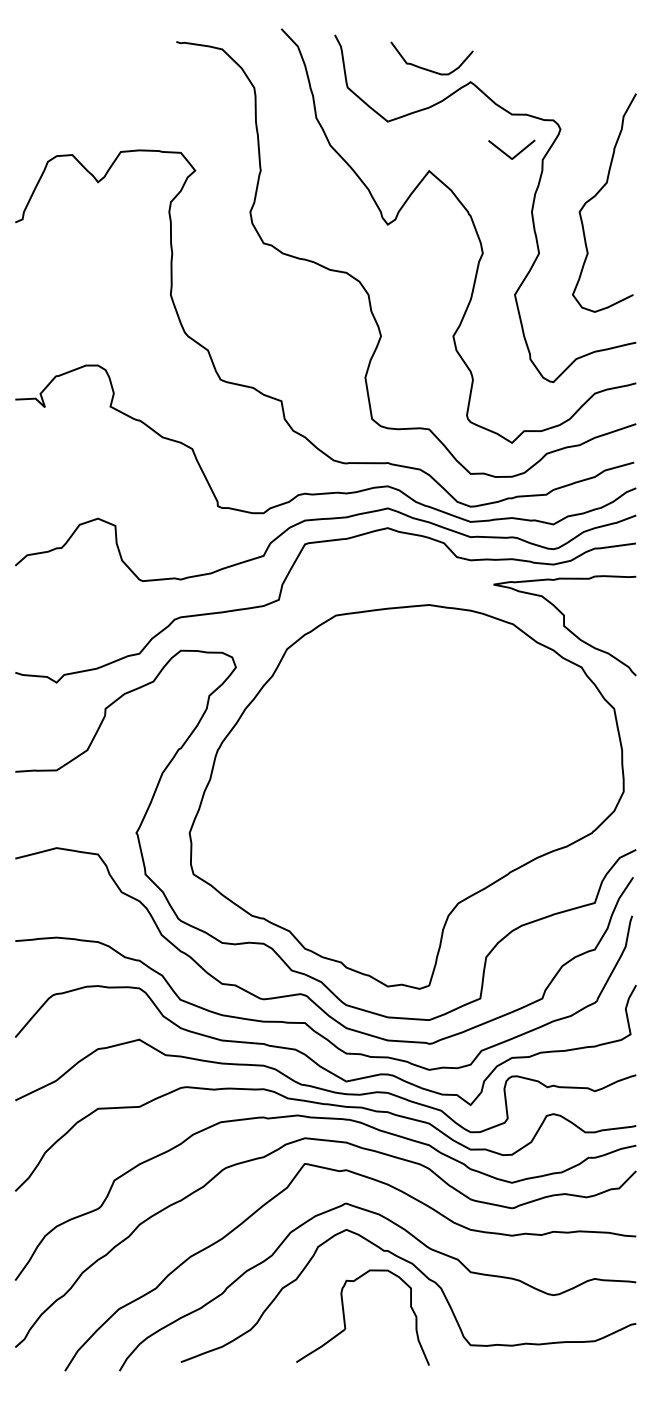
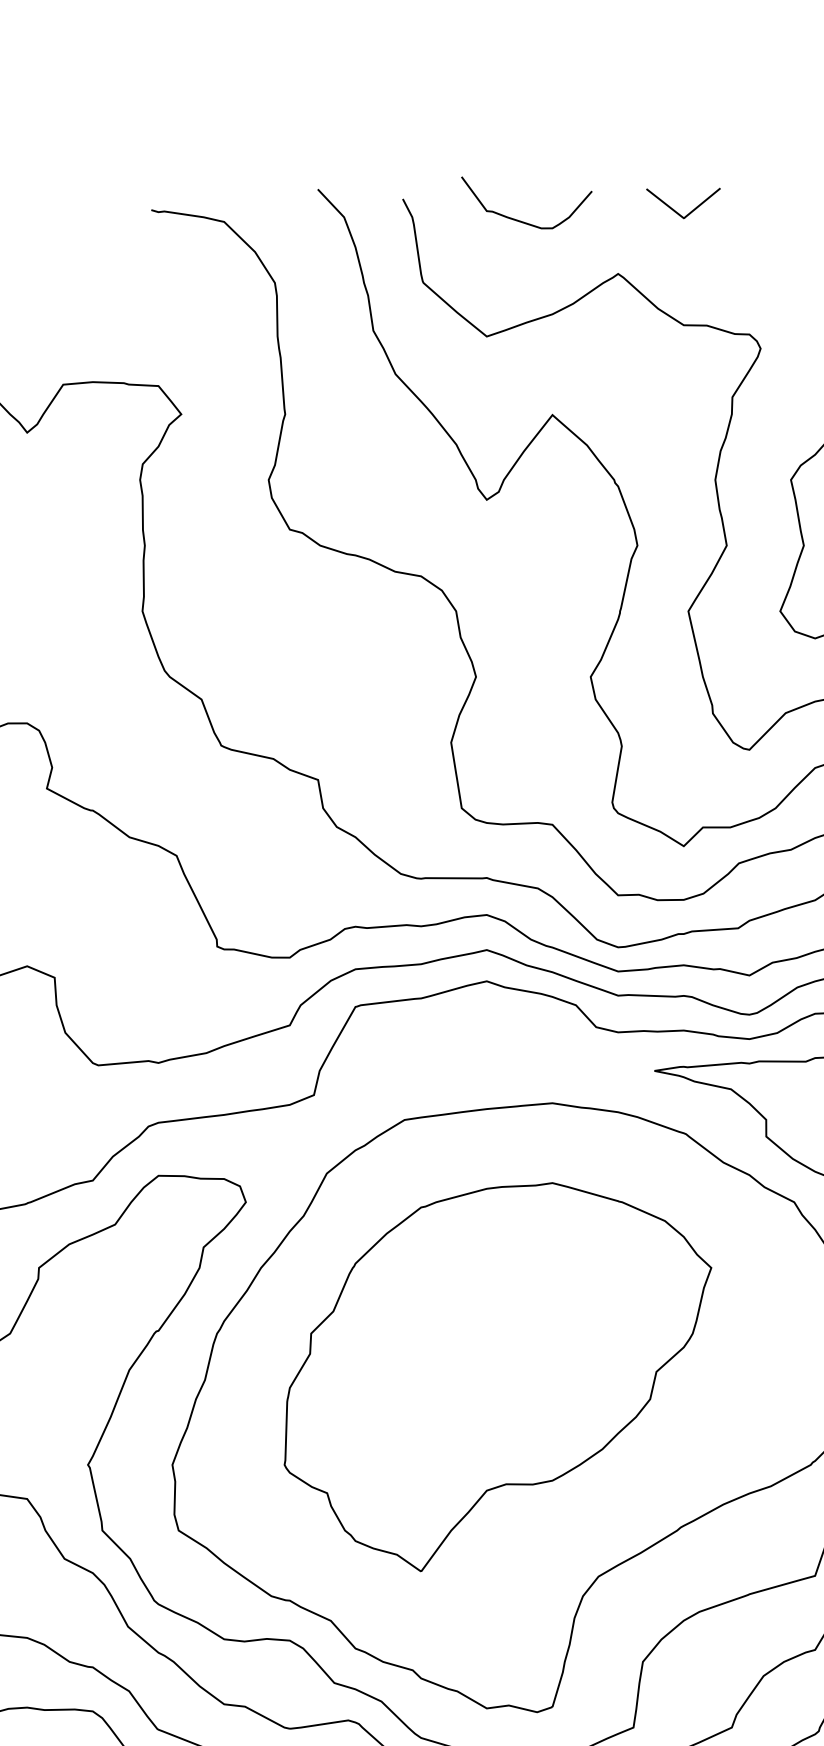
curve: (426, 68) -> (517, 218), moved
curve: (509, 155) -> (679, 212), moved
part: (394, 777) -> (497, 1376), added

